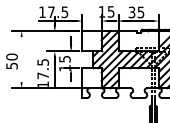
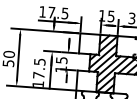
line: (21, 59) -> (18, 57), added

